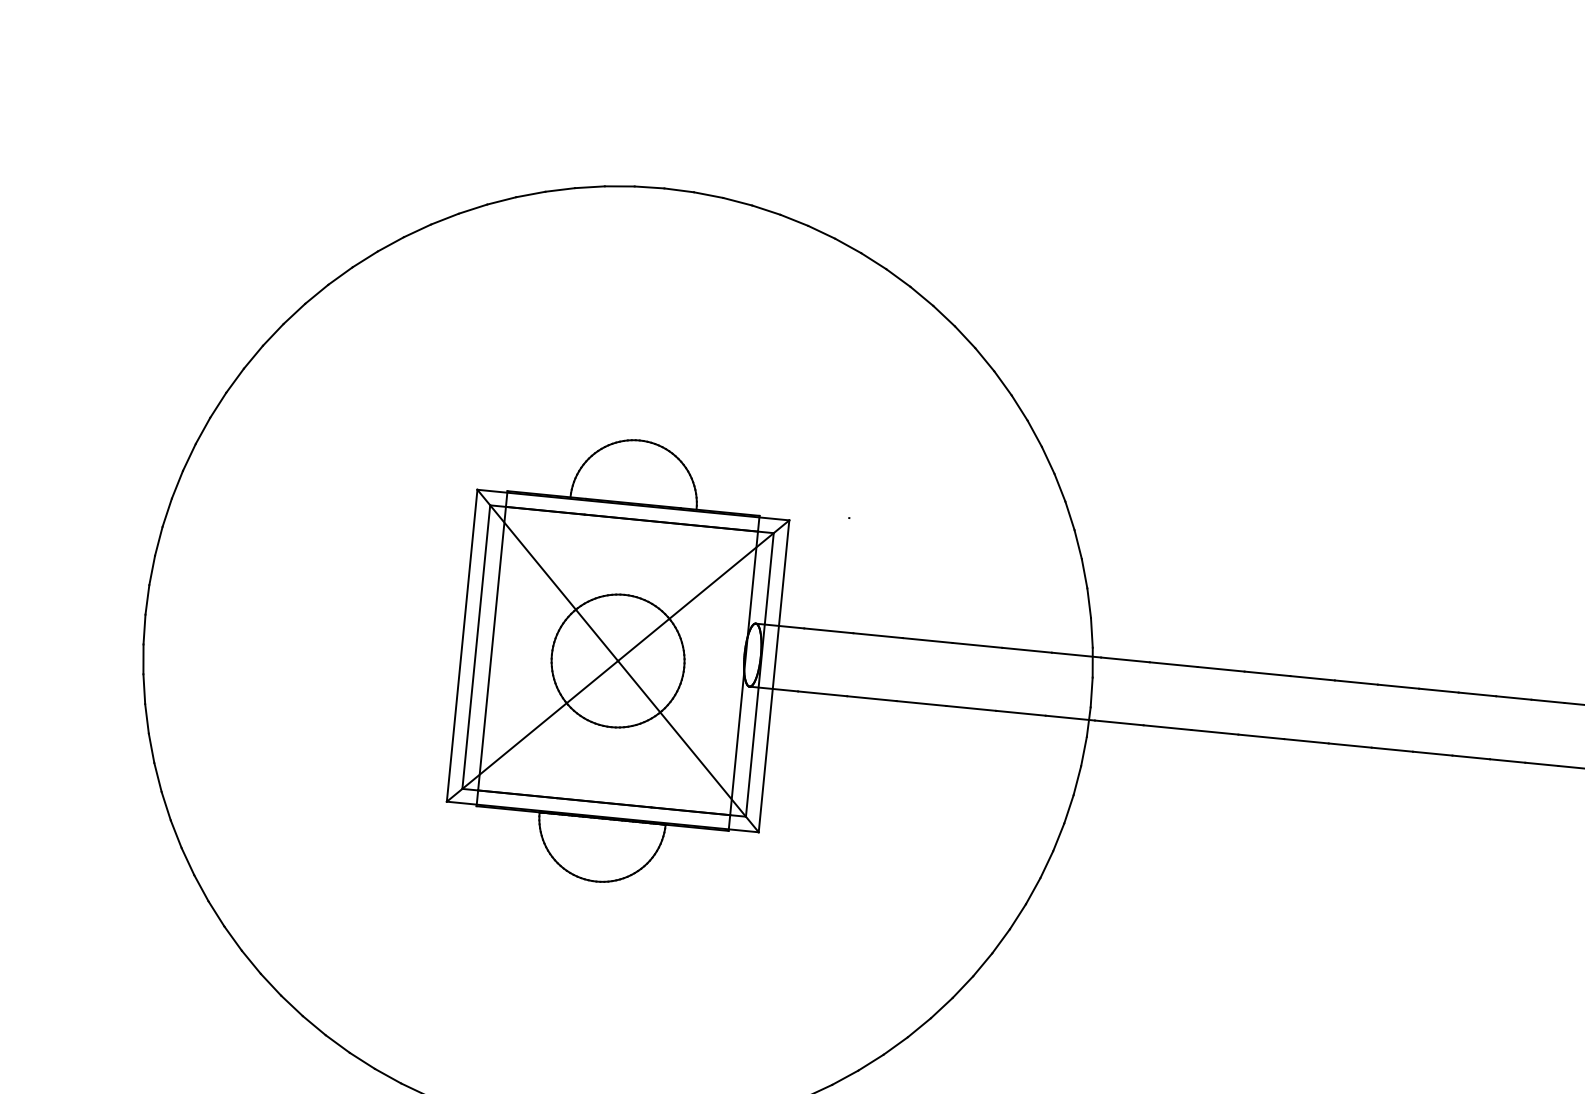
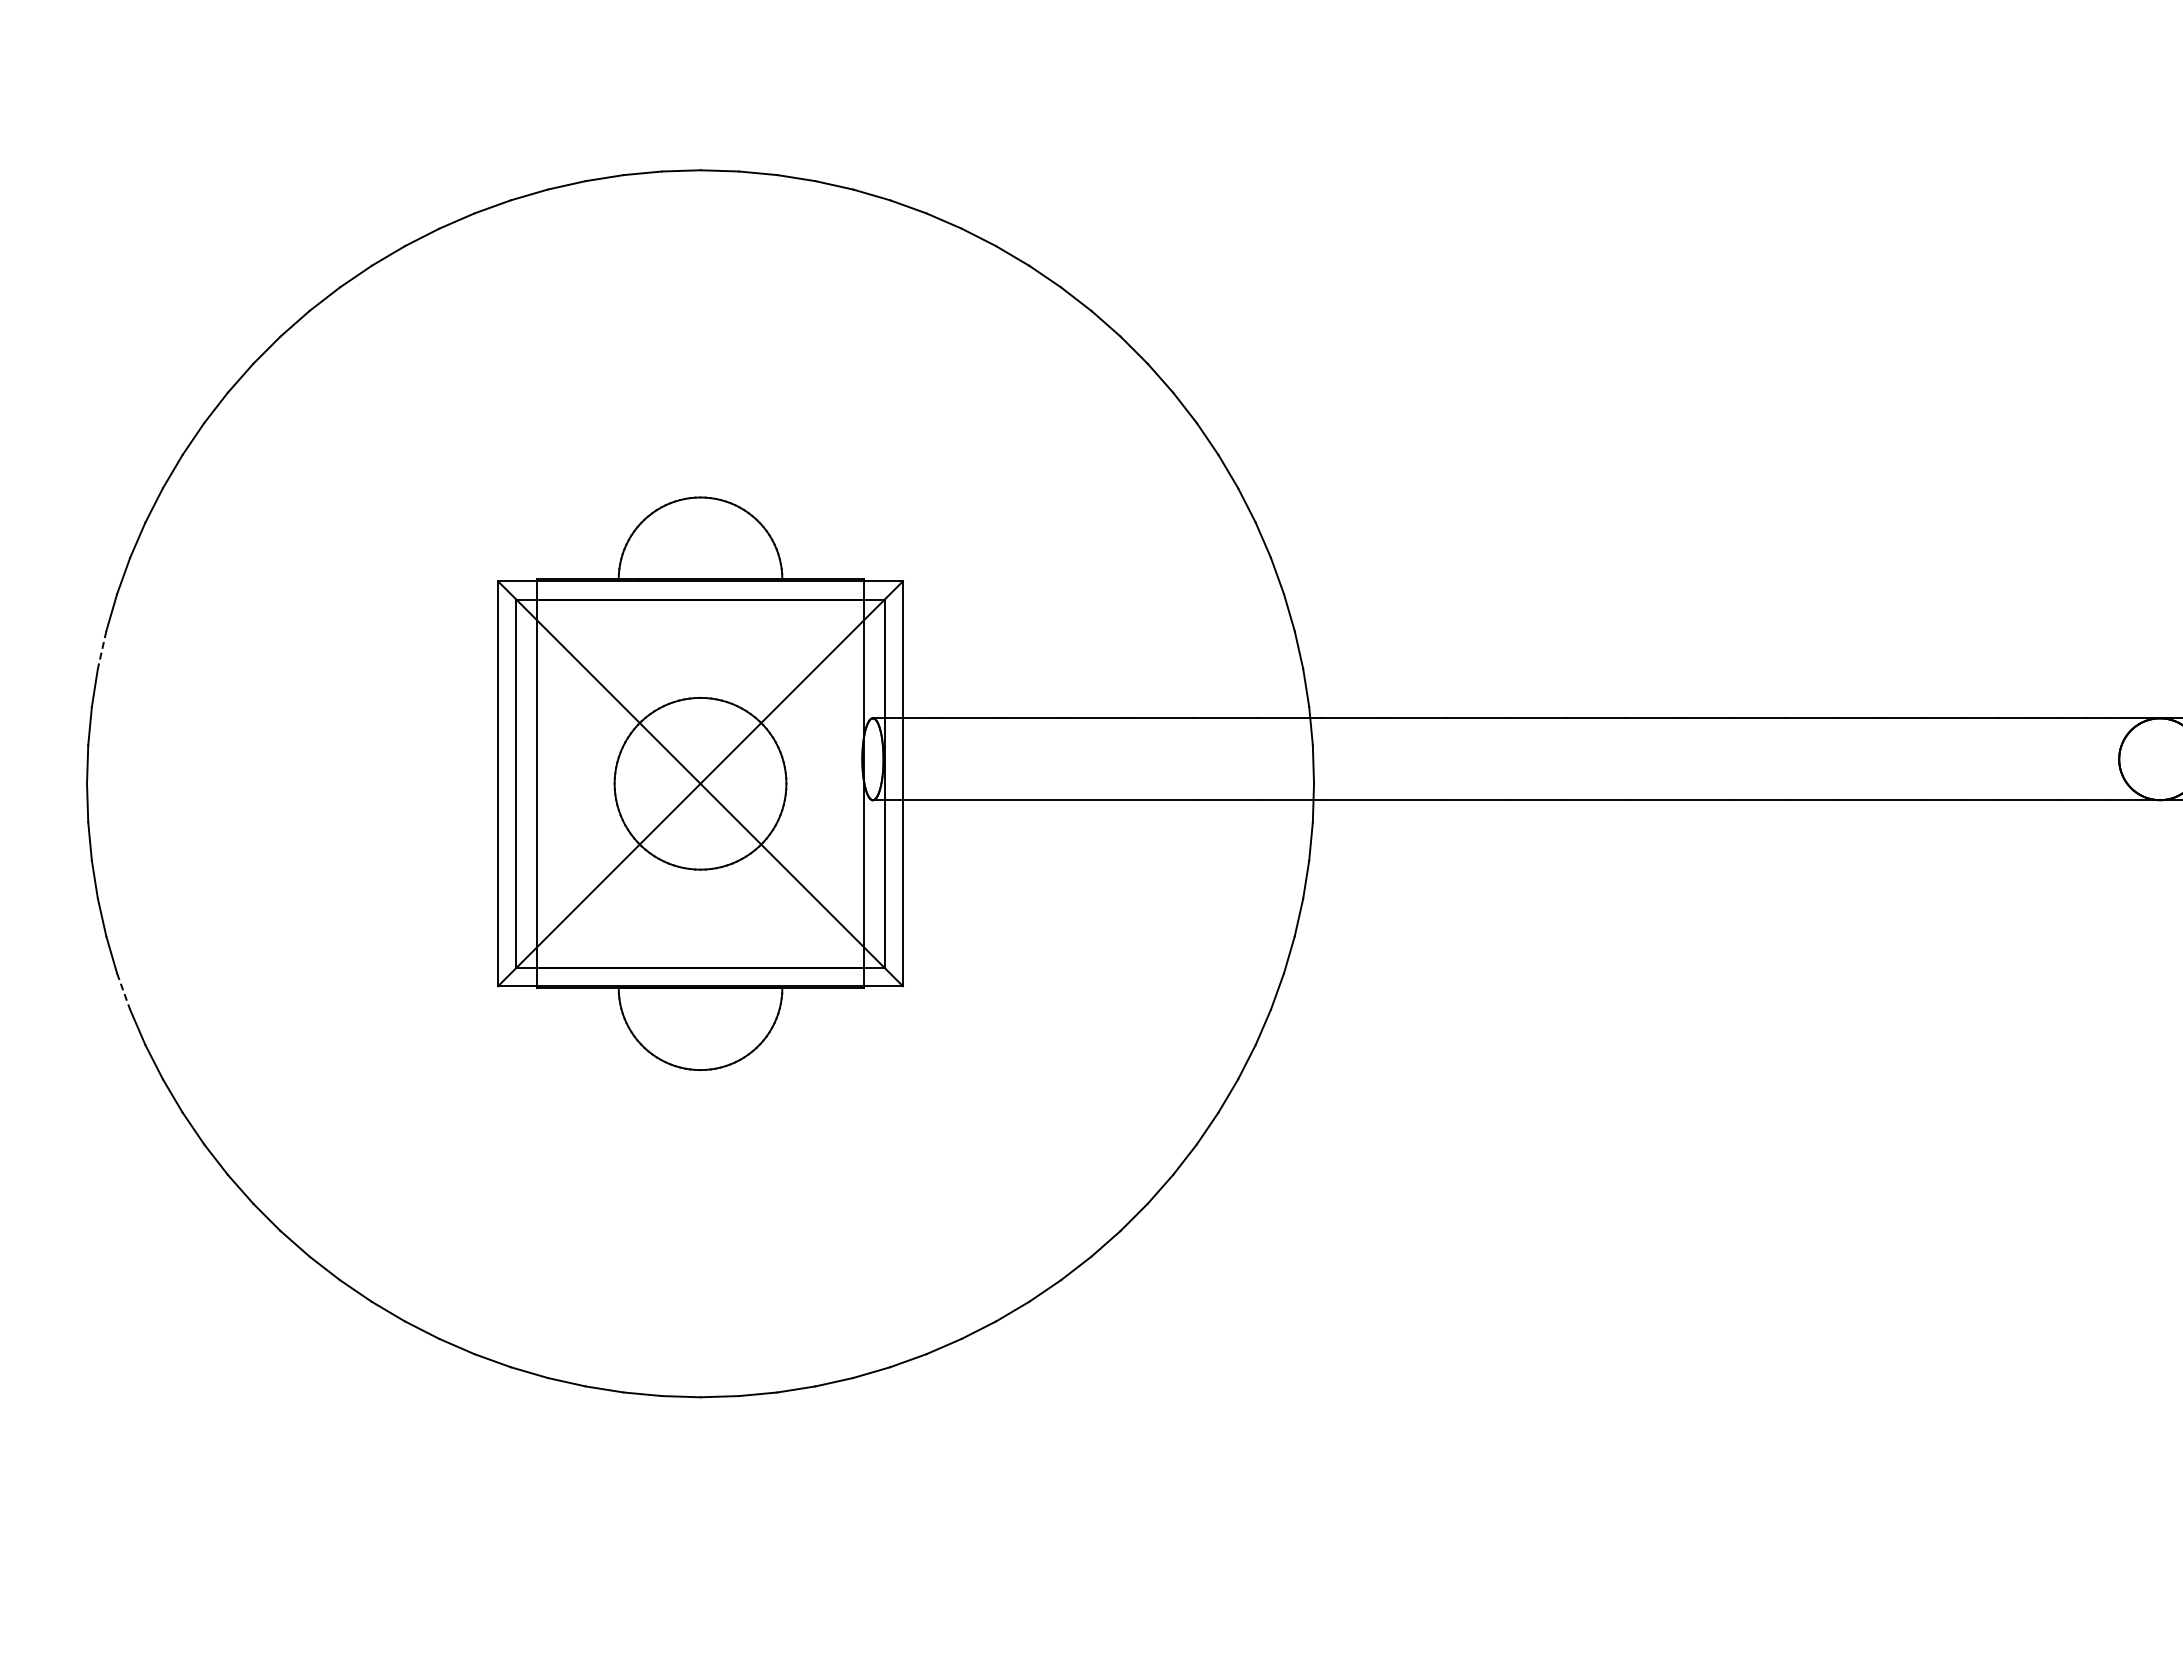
line: (167, 513) -> (102, 650), solid -> dashed
line: (157, 777) -> (123, 991), solid -> dashed

